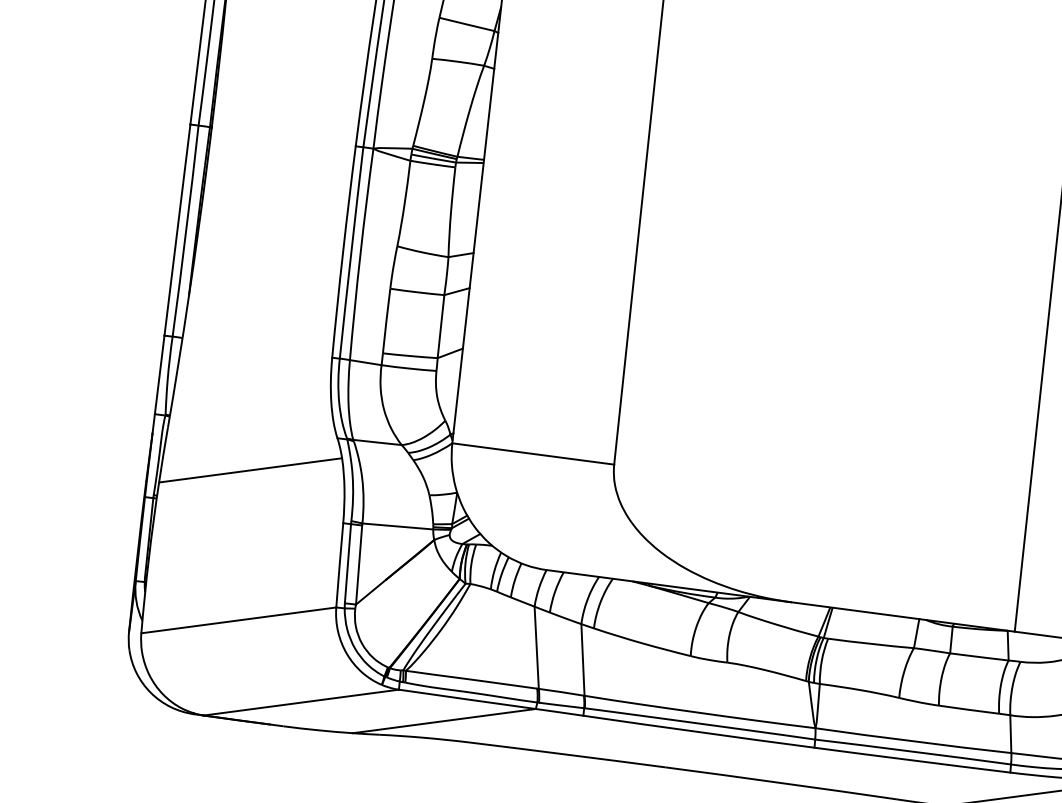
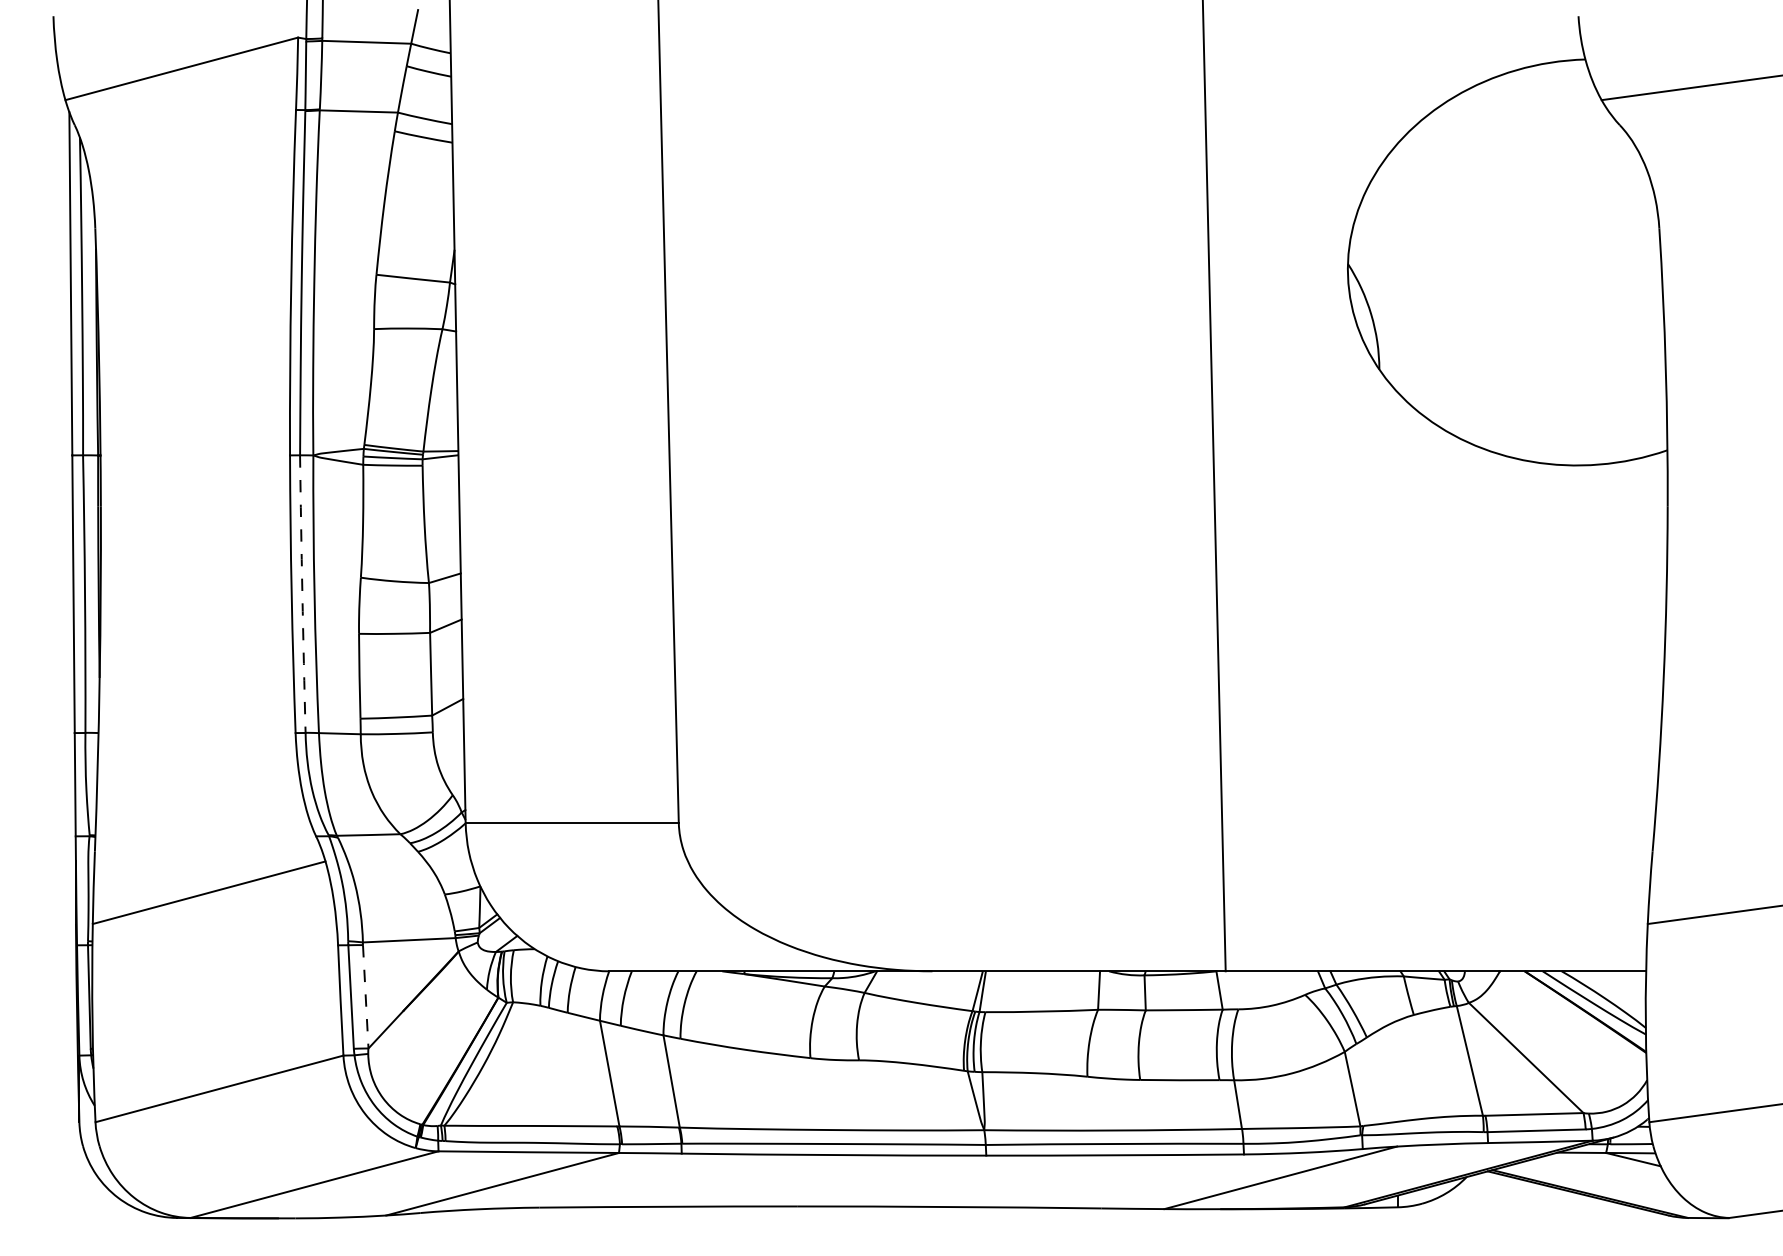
arc: (351, 253) -> (302, 594), solid -> dashed
line: (358, 564) -> (365, 996), solid -> dashed

